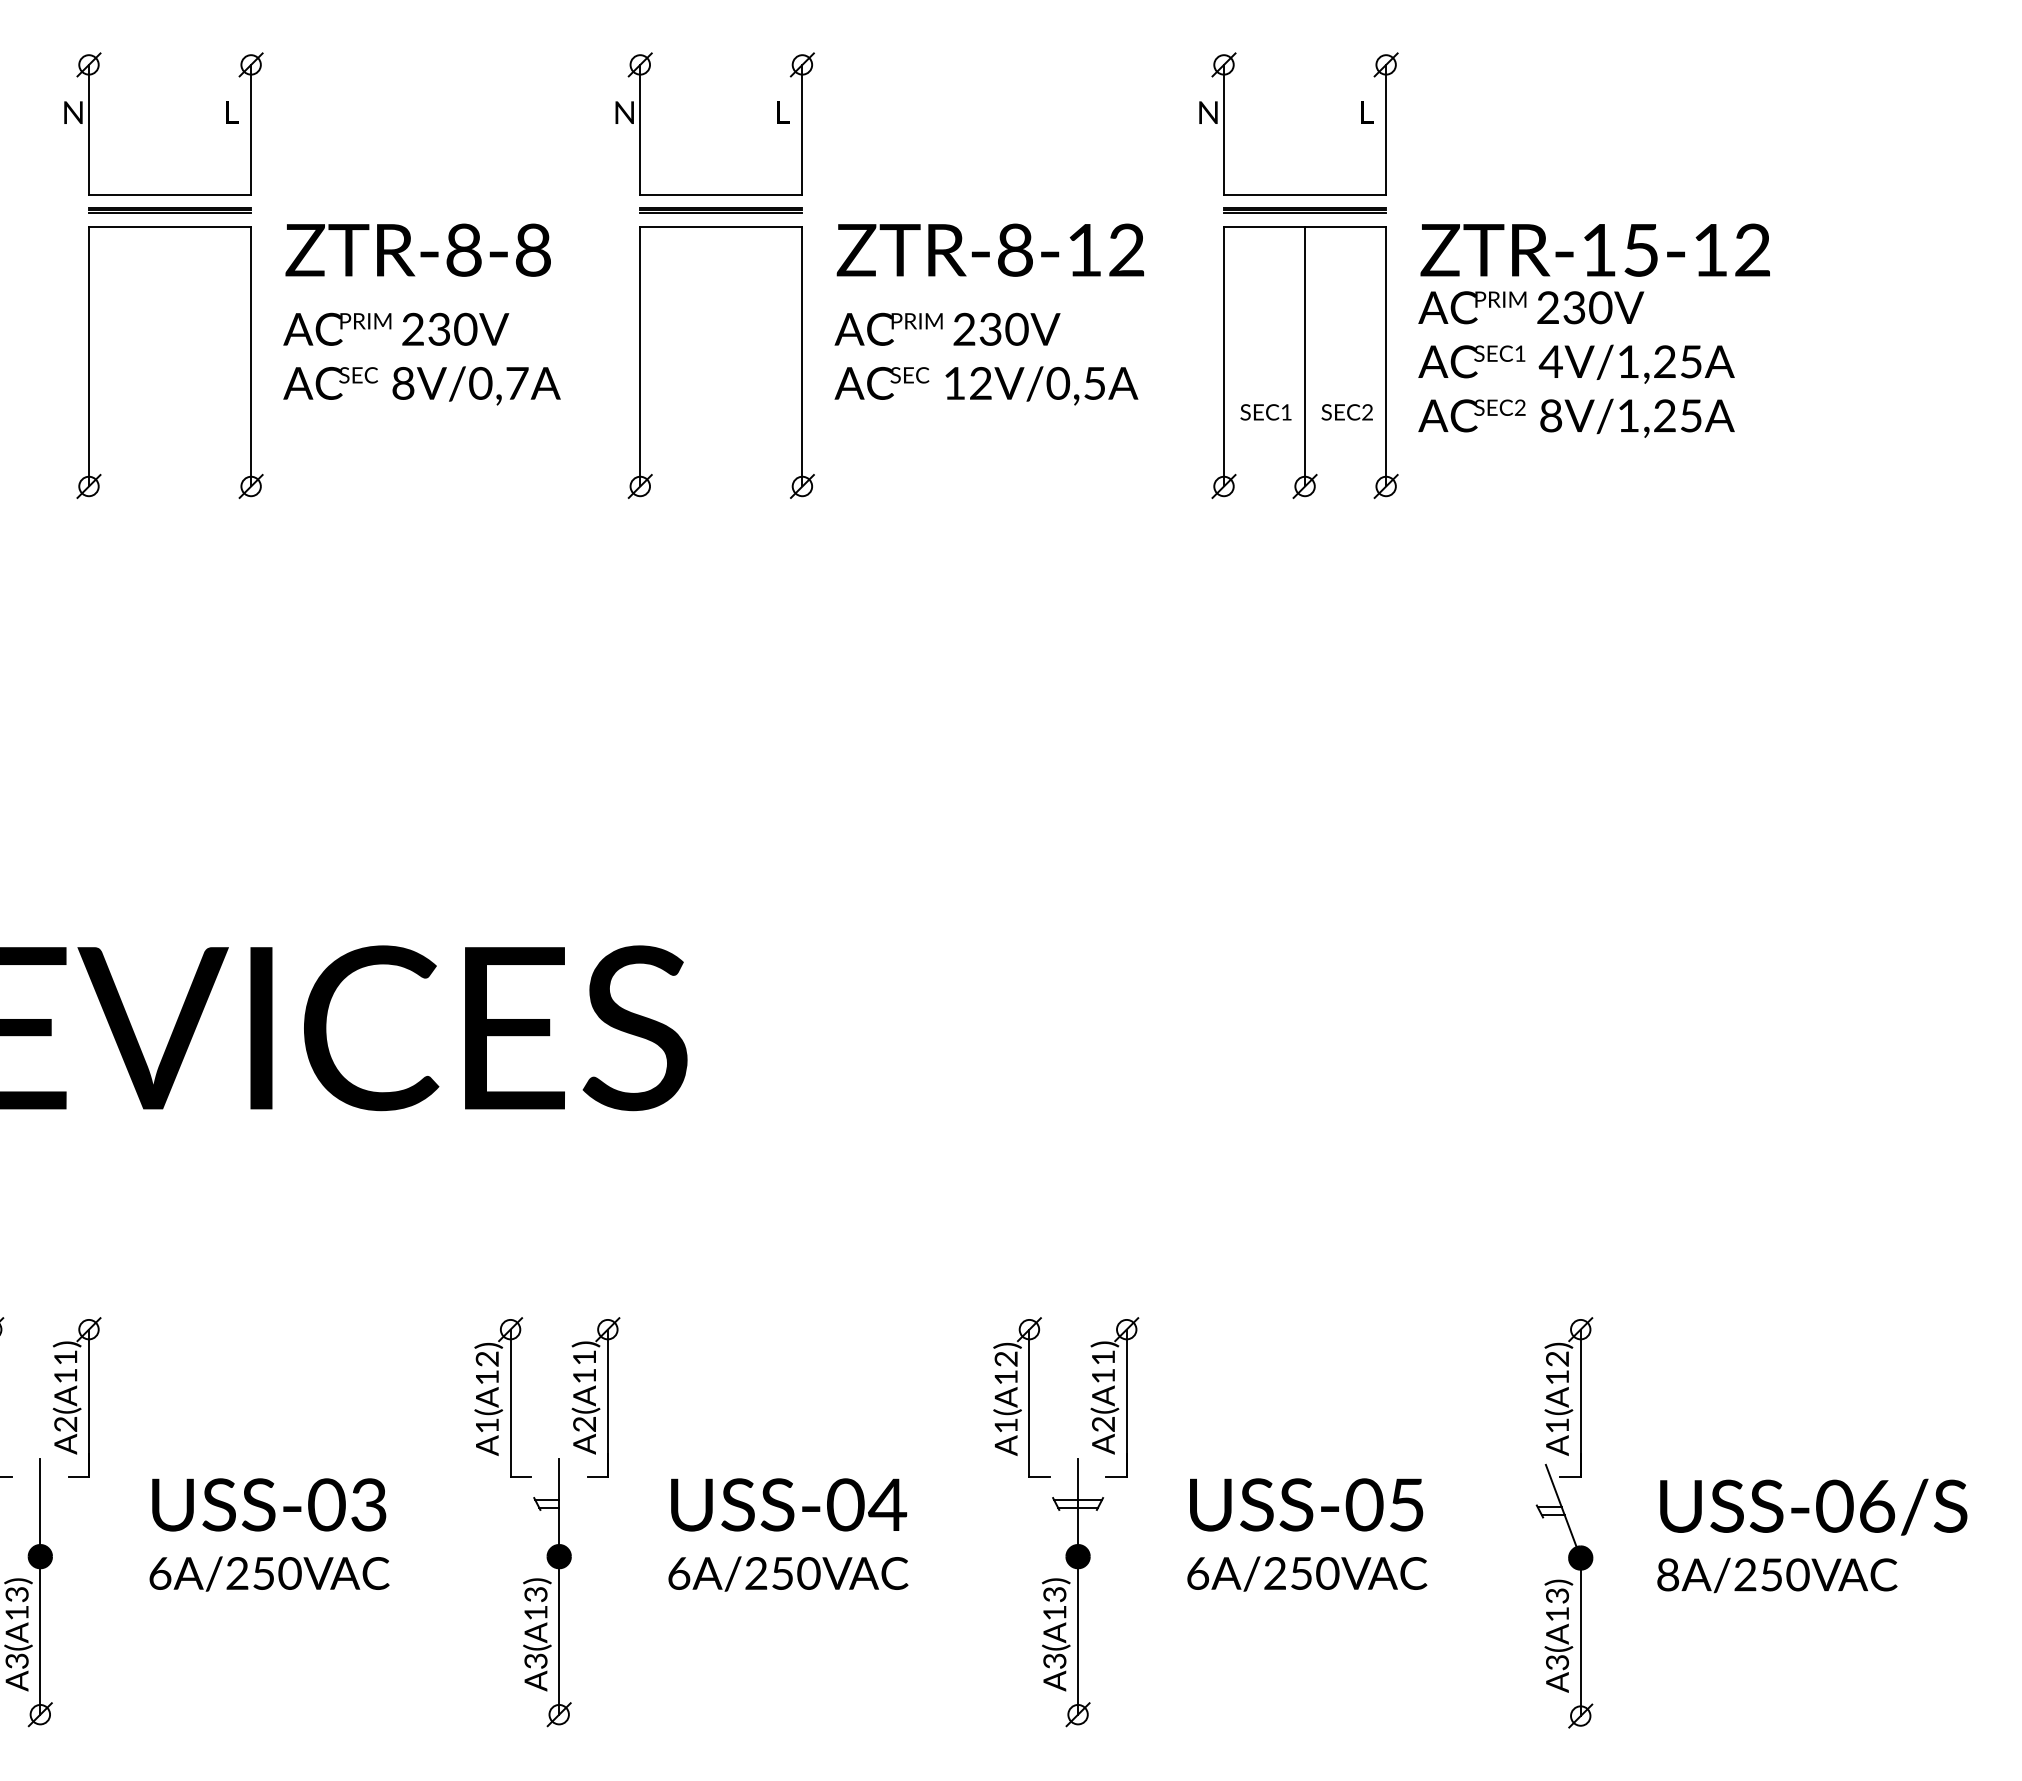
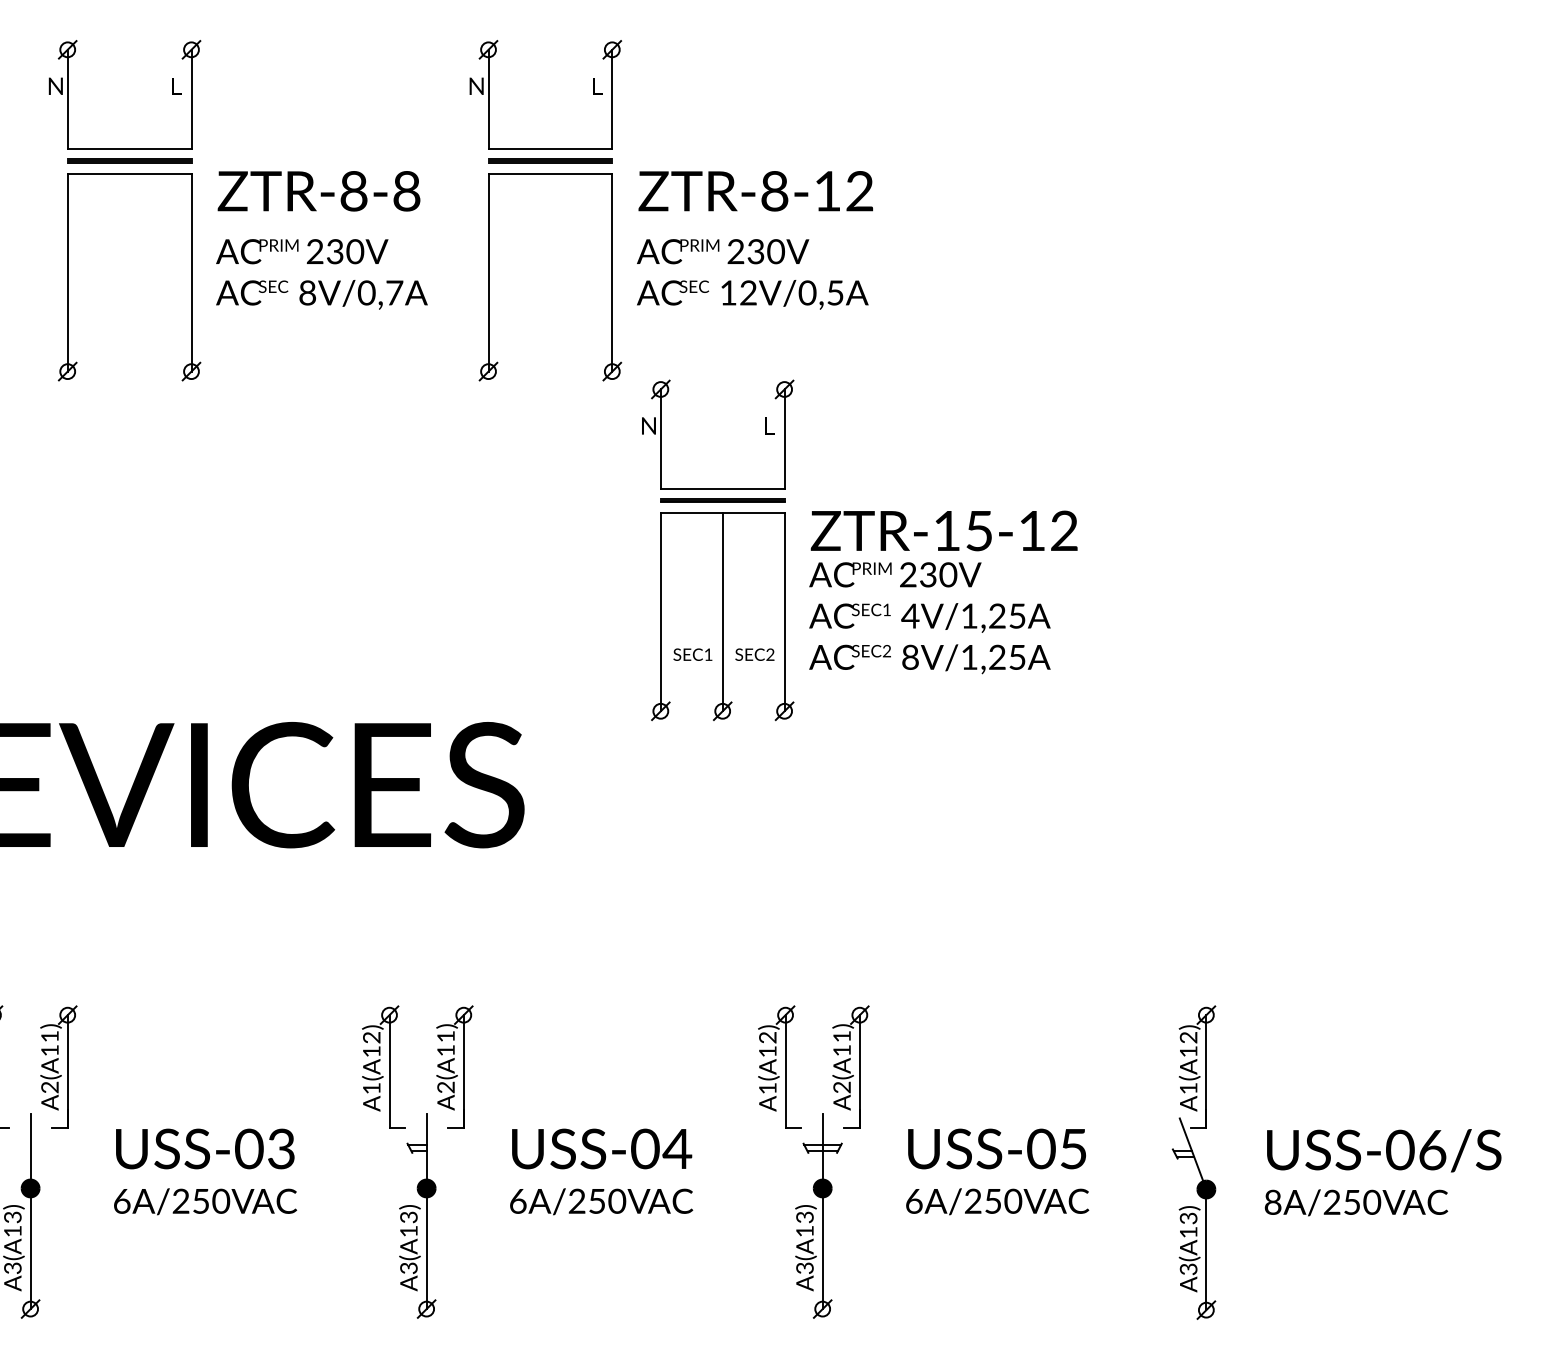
part: (1484, 275) -> (859, 550), moved

